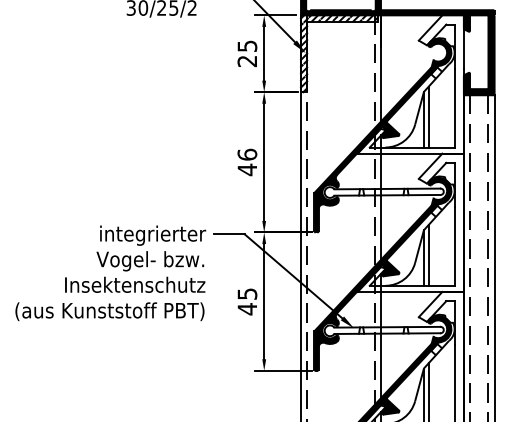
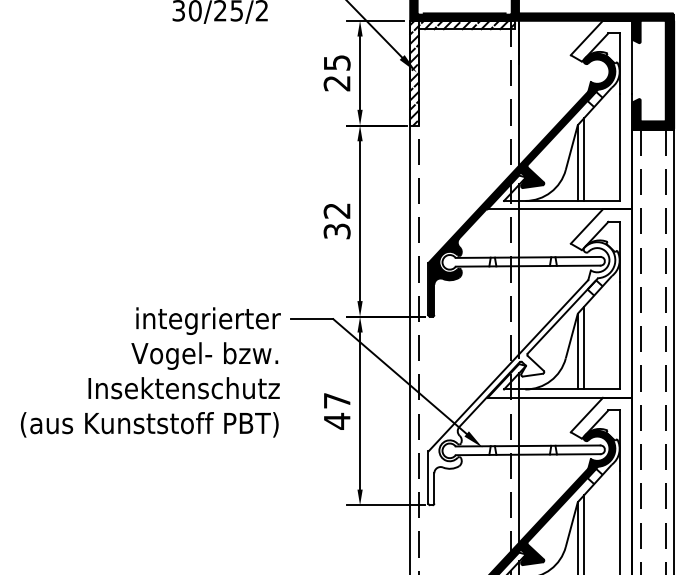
text: (246, 162) -> (336, 221), 46 -> 32
fill: (382, 274) -> (521, 373), removed
text: (247, 293) -> (337, 400), 45 -> 47

